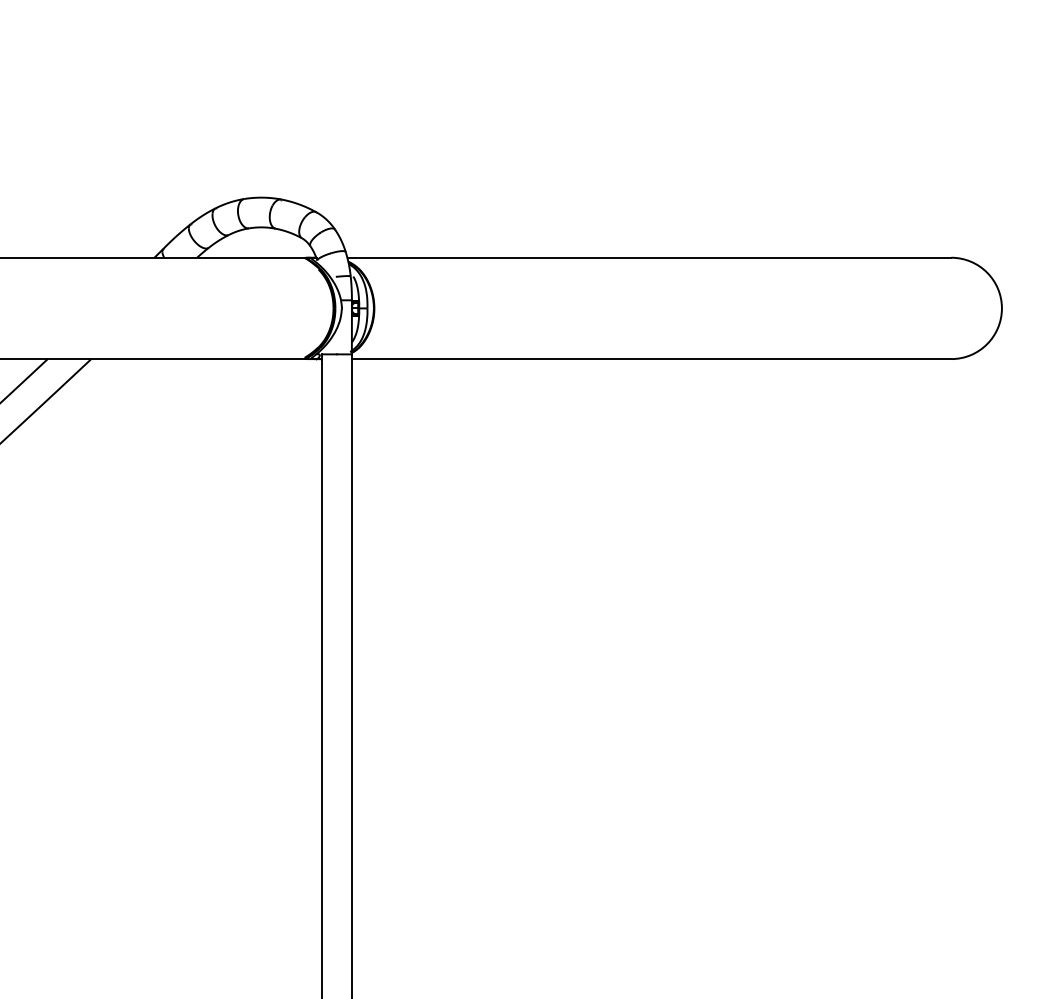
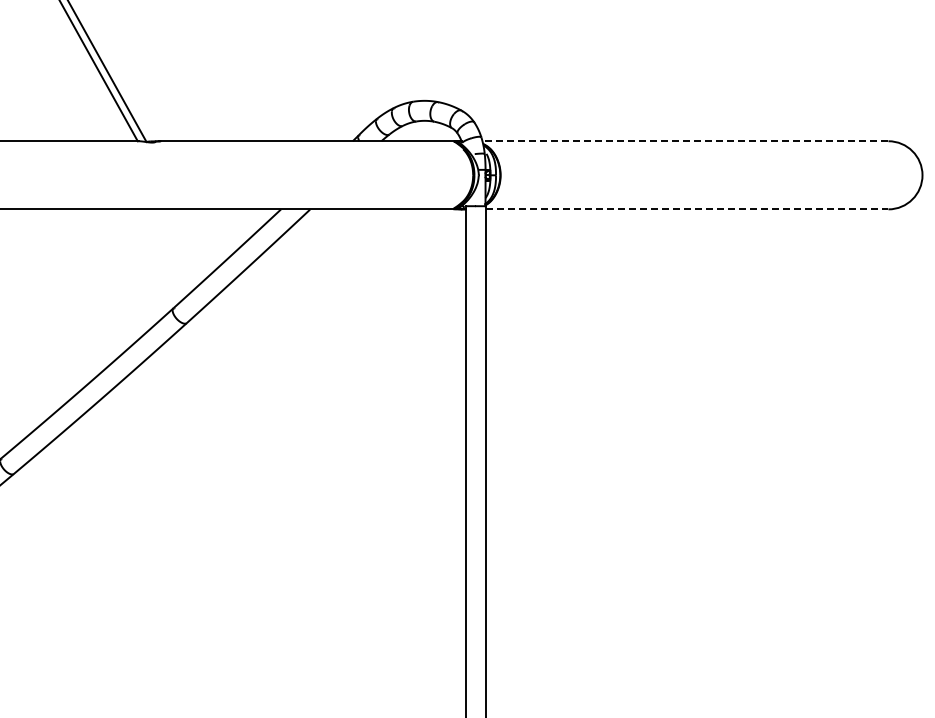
line: (649, 258) -> (685, 141), solid -> dashed
line: (652, 359) -> (687, 209), solid -> dashed

